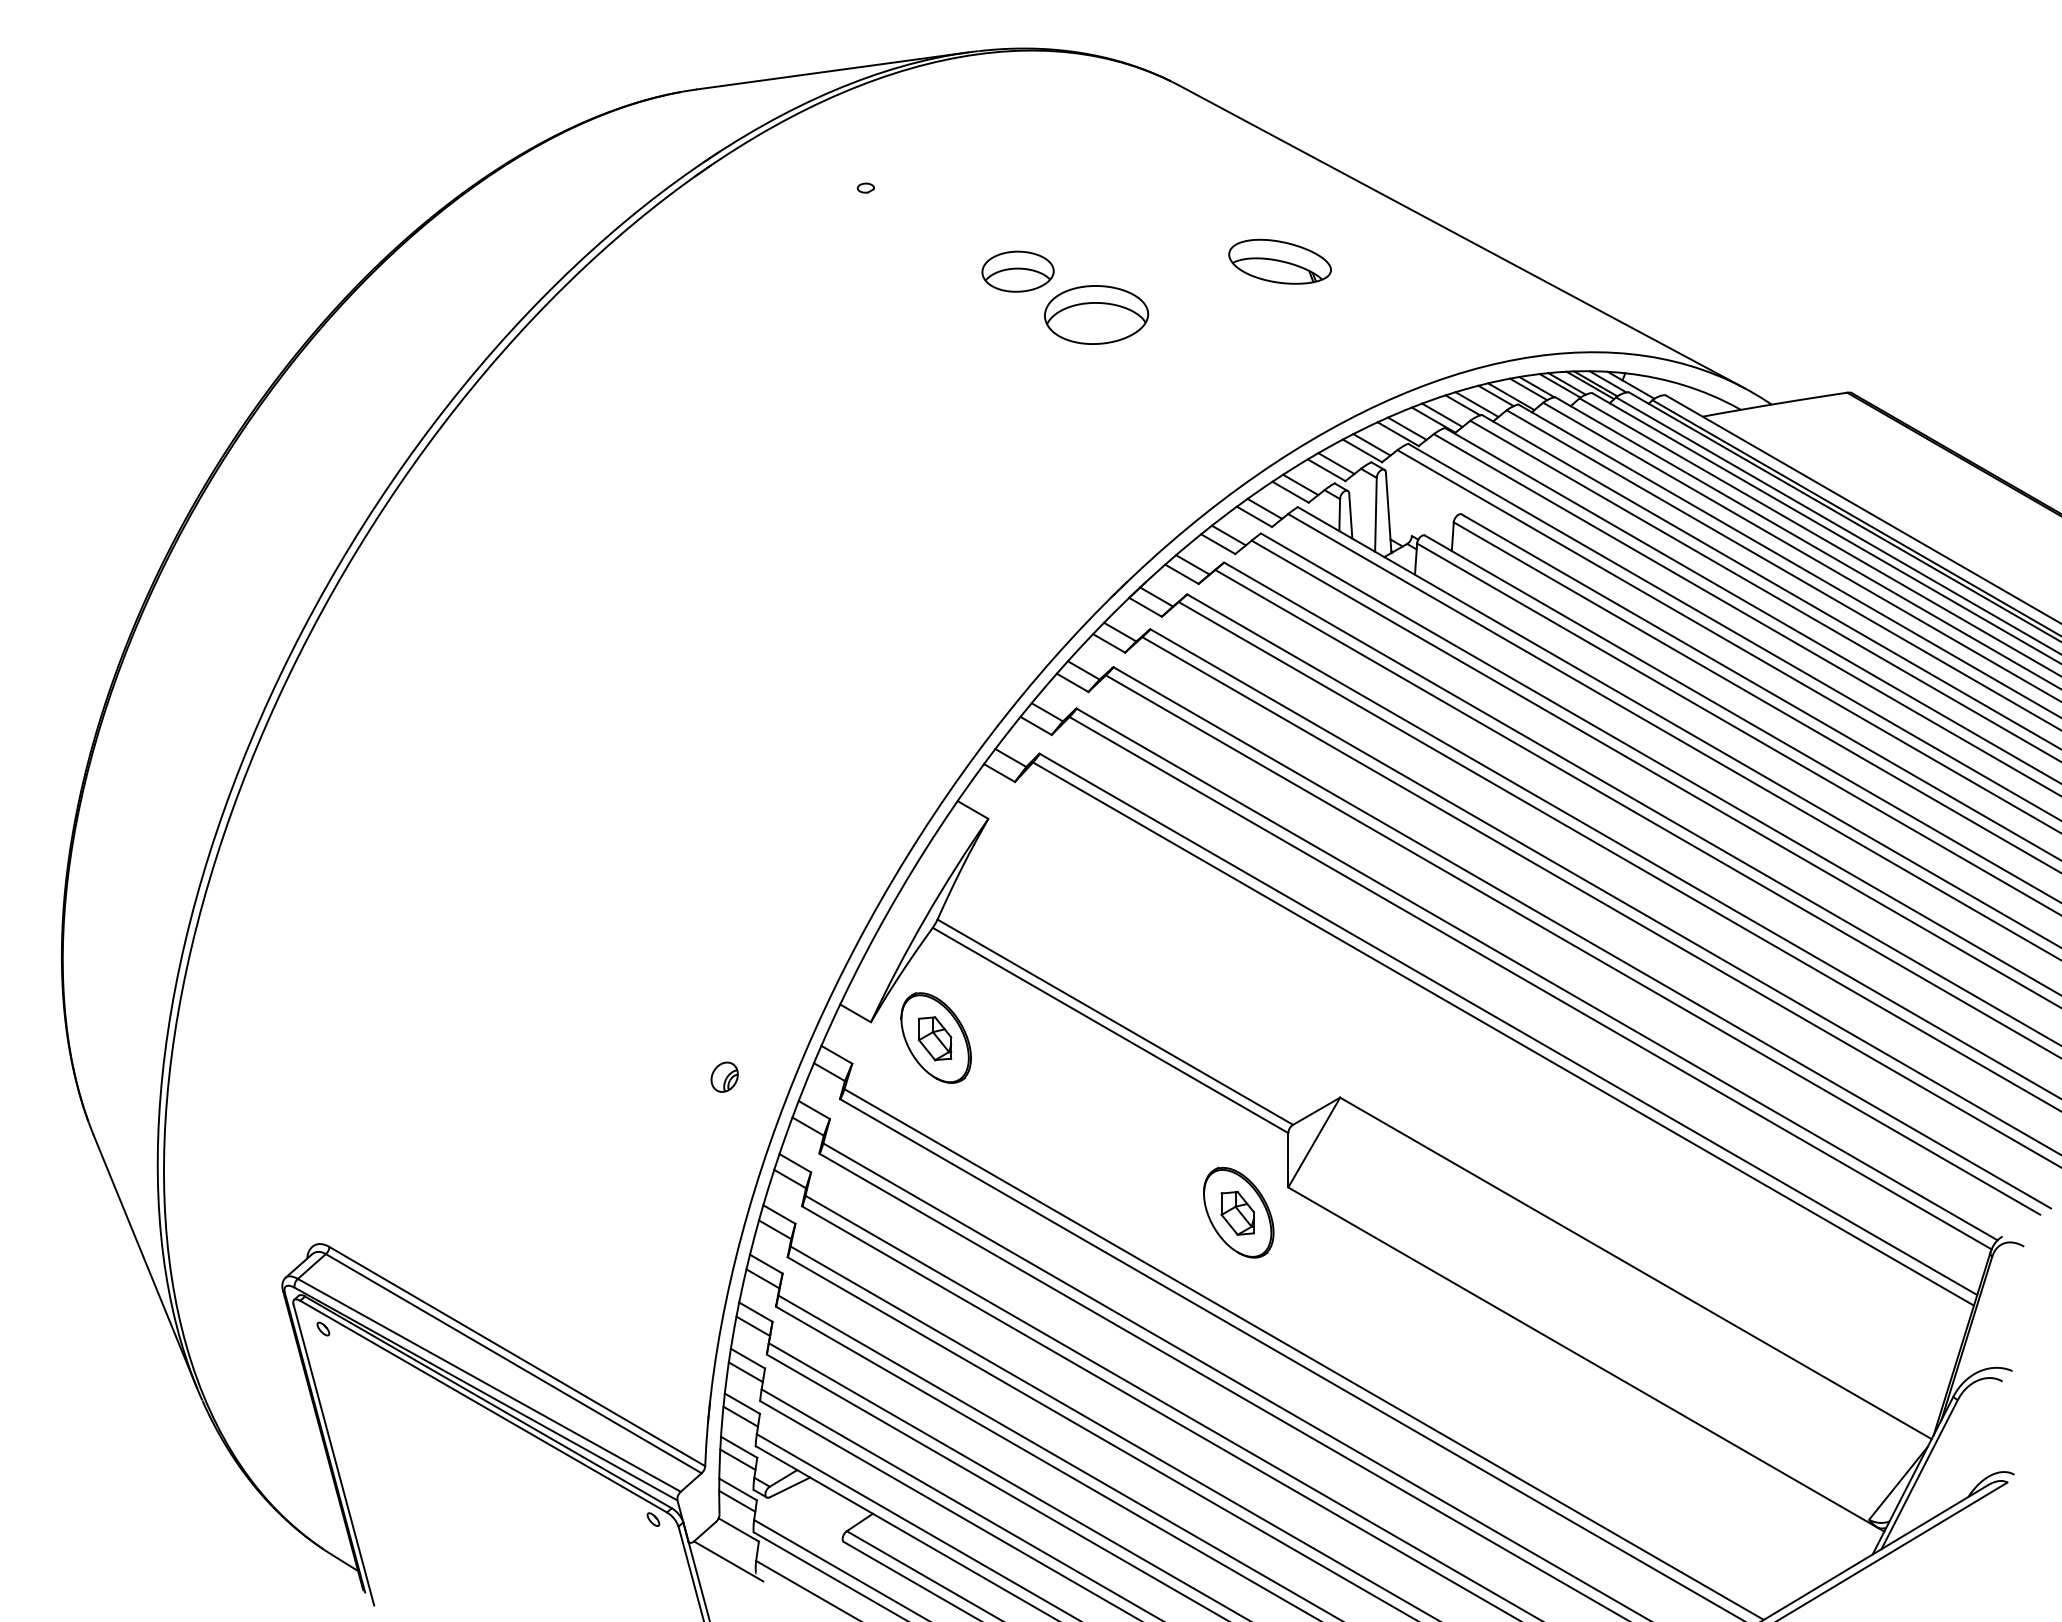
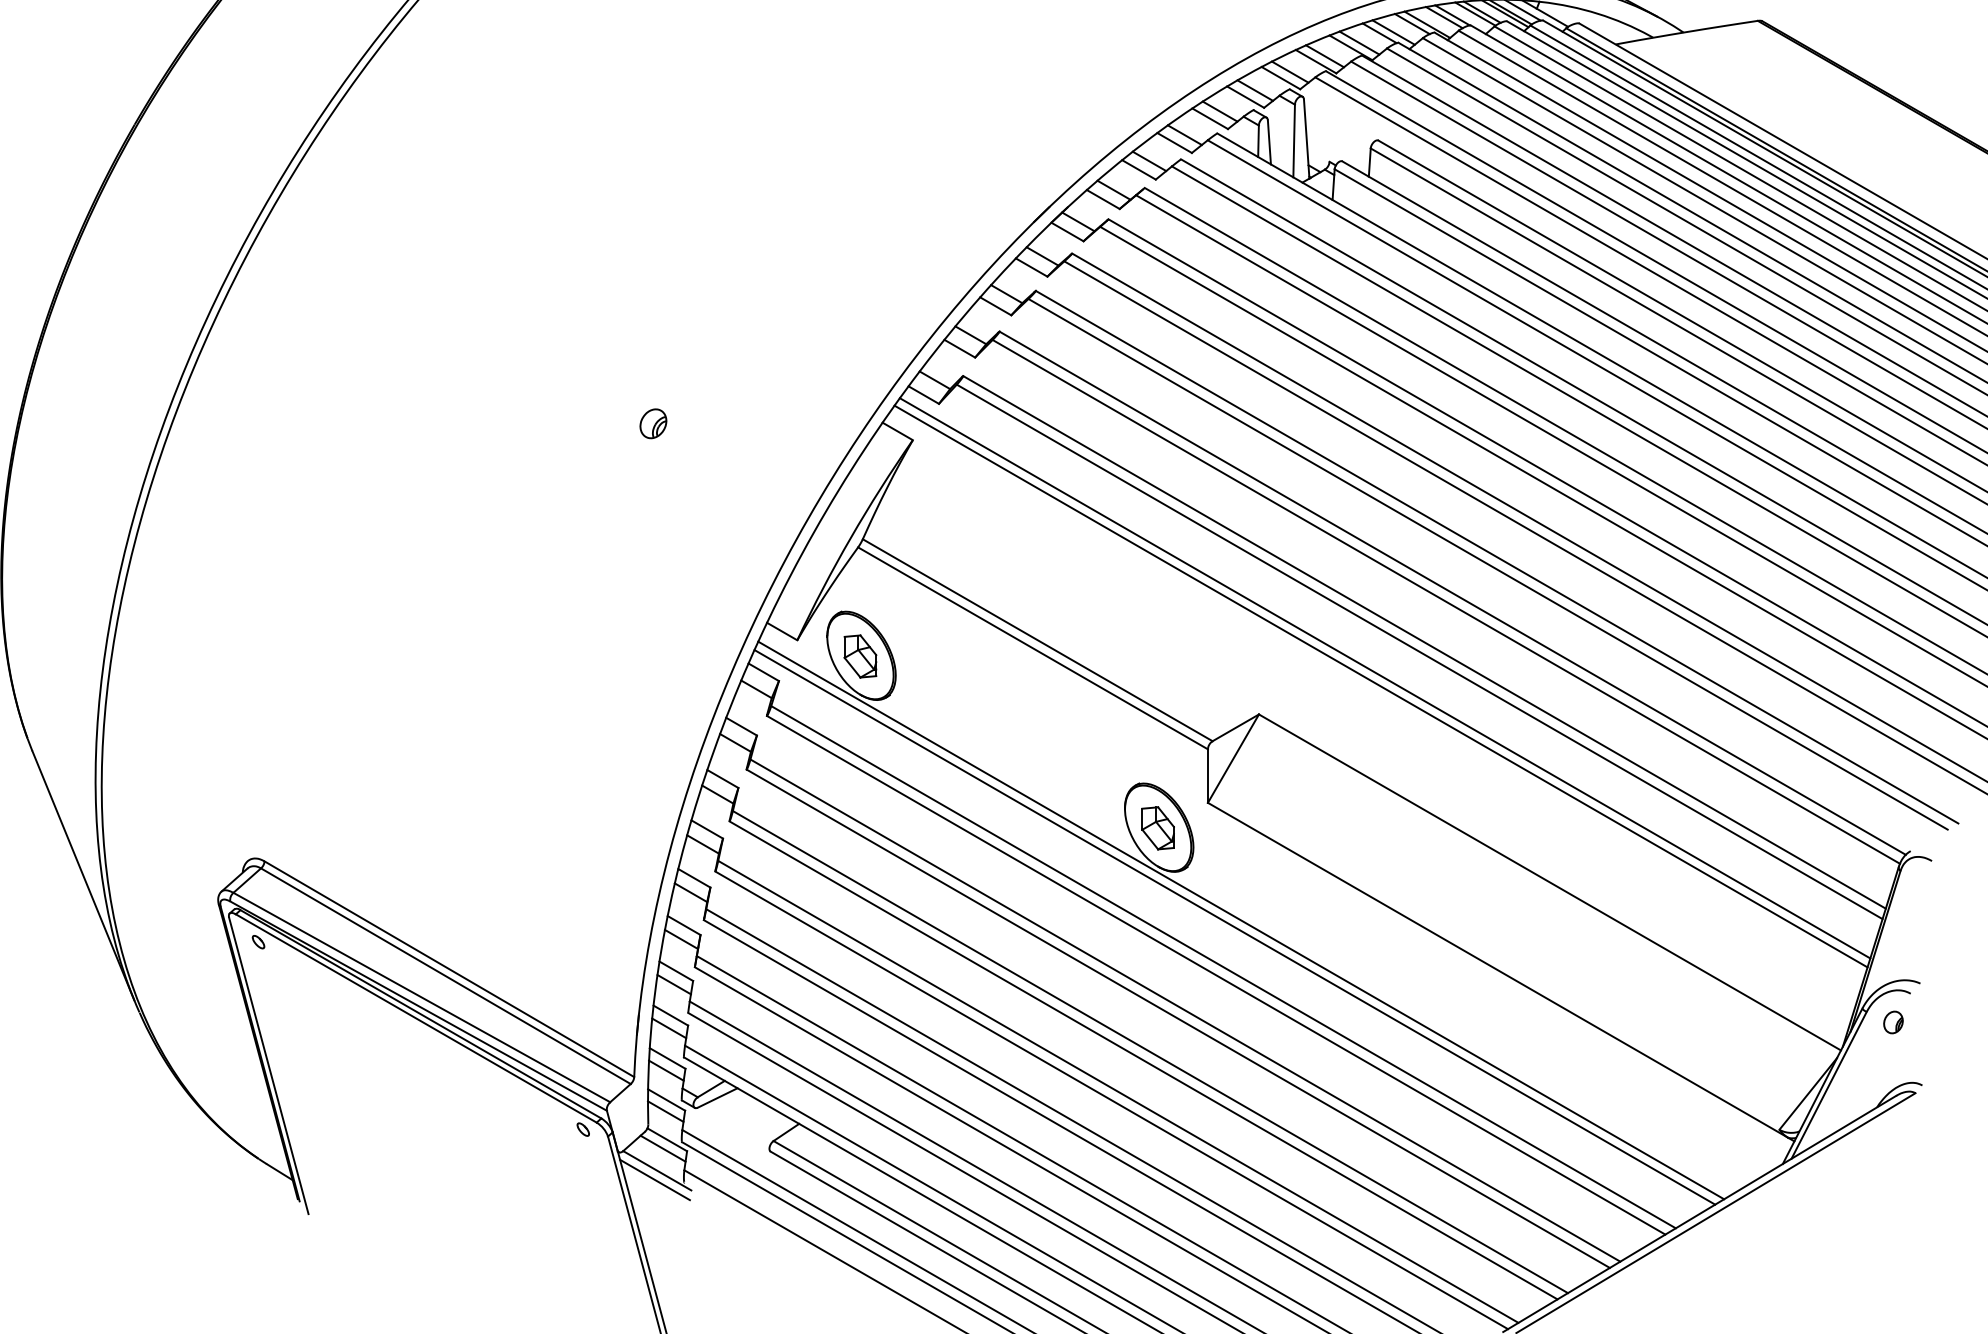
line: (1468, 1060) -> (1385, 677), added
line: (1463, 1068) -> (1380, 685), added
part: (724, 1076) -> (653, 423), moved
line: (1321, 1306) -> (1240, 919), added
line: (1315, 1313) -> (1234, 926), added
part: (1984, 1410) -> (1892, 1022), added
line: (734, 1538) -> (663, 1148), added
line: (725, 1570) -> (654, 1179), added

